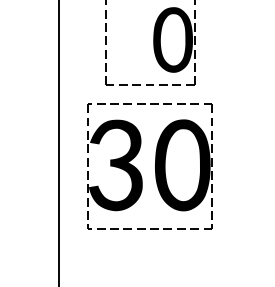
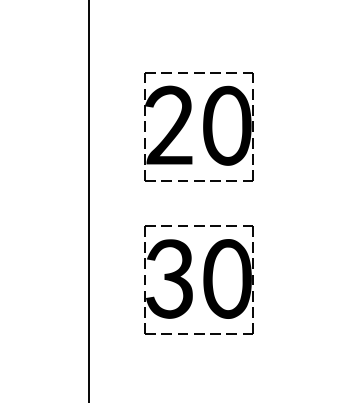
fill: (124, 38) -> (168, 124), added
part: (149, 166) -> (198, 279), size x0.71

